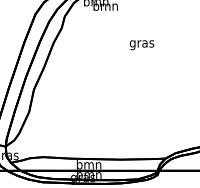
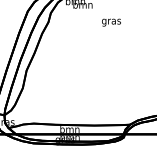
text: (142, 44) -> (111, 22), moved

